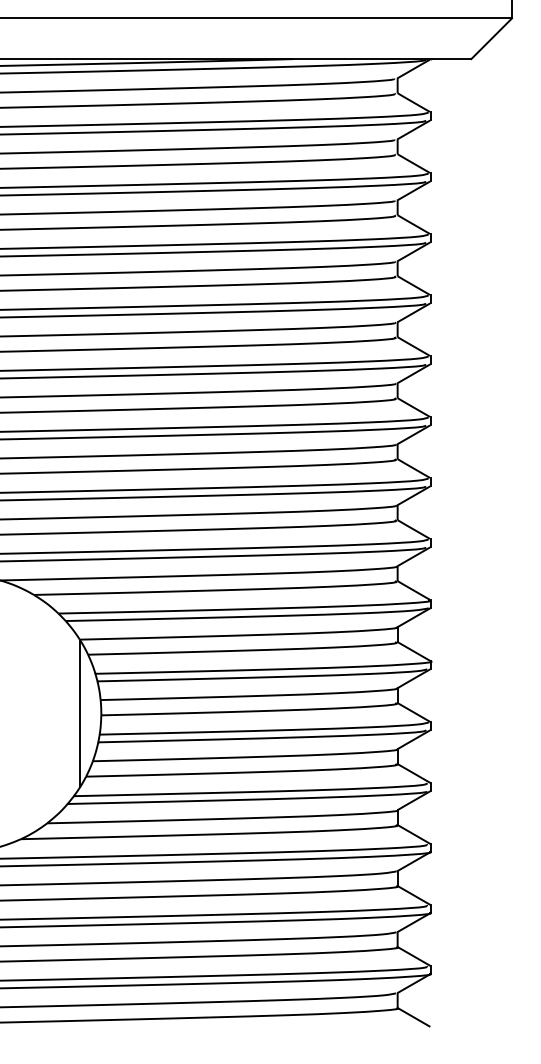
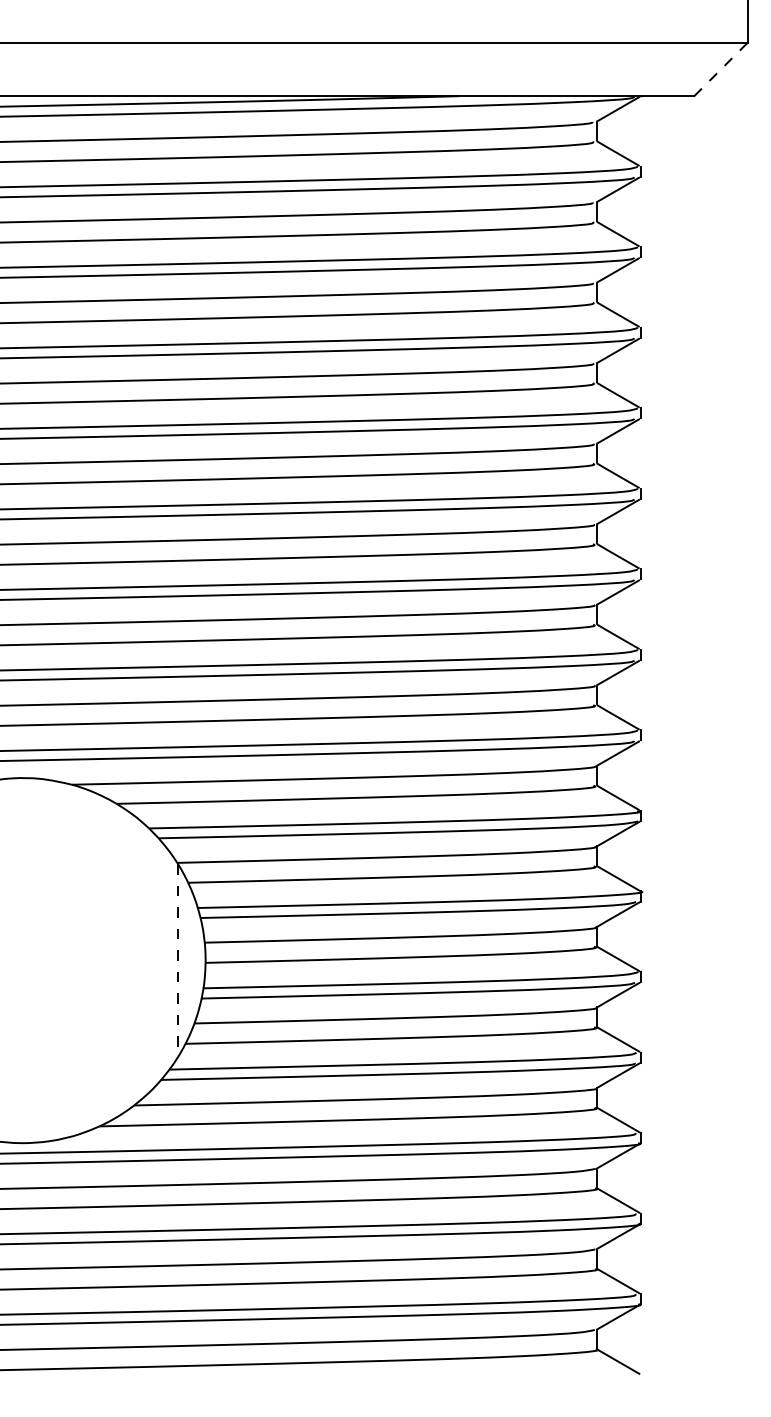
line: (491, 38) -> (721, 69), solid -> dashed
line: (80, 714) -> (178, 961), solid -> dashed

